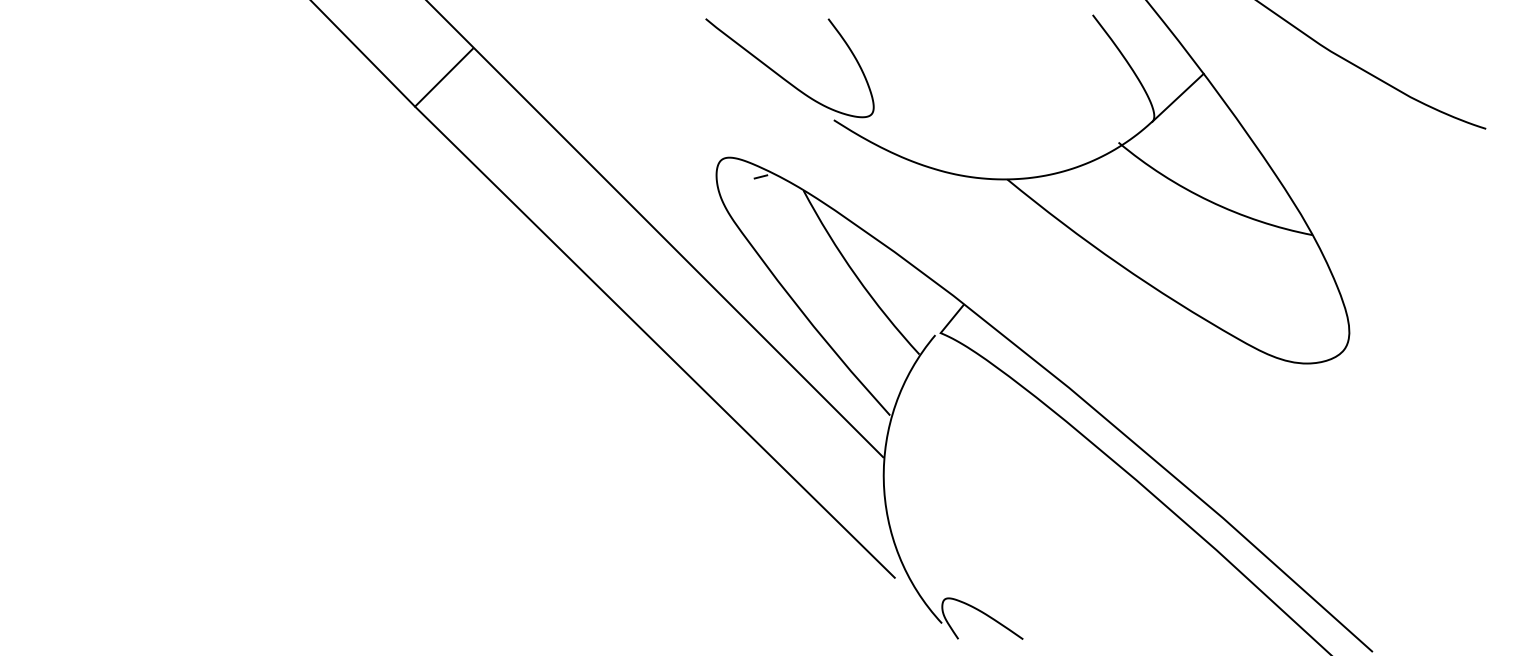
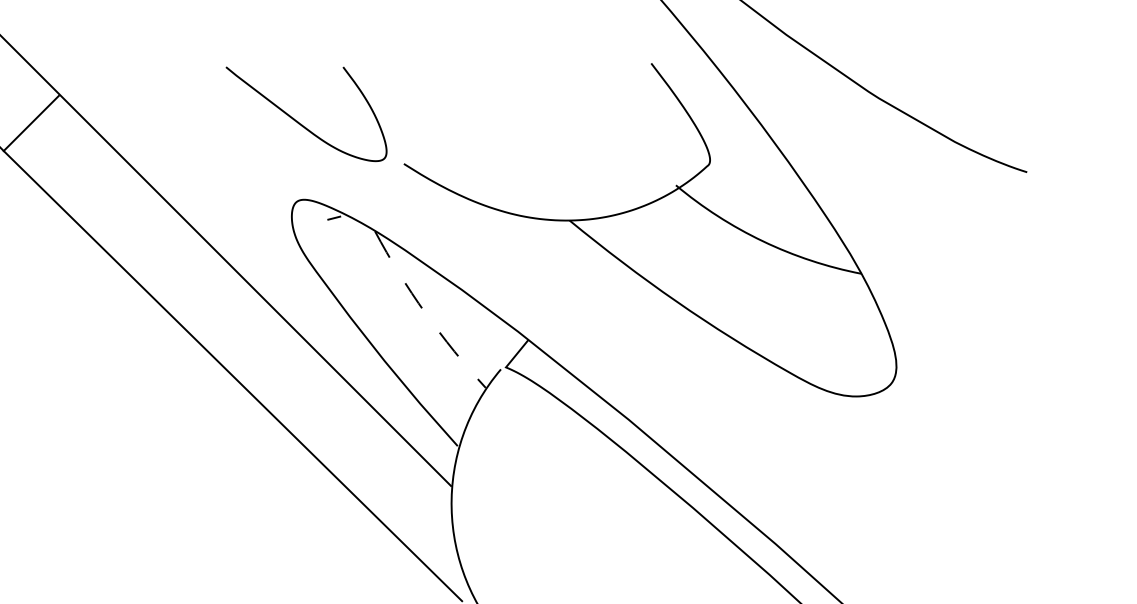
curve: (782, 76) -> (299, 122), moved
line: (1177, 97) -> (732, 142), removed
arc: (856, 276) -> (425, 313), solid -> dashed

